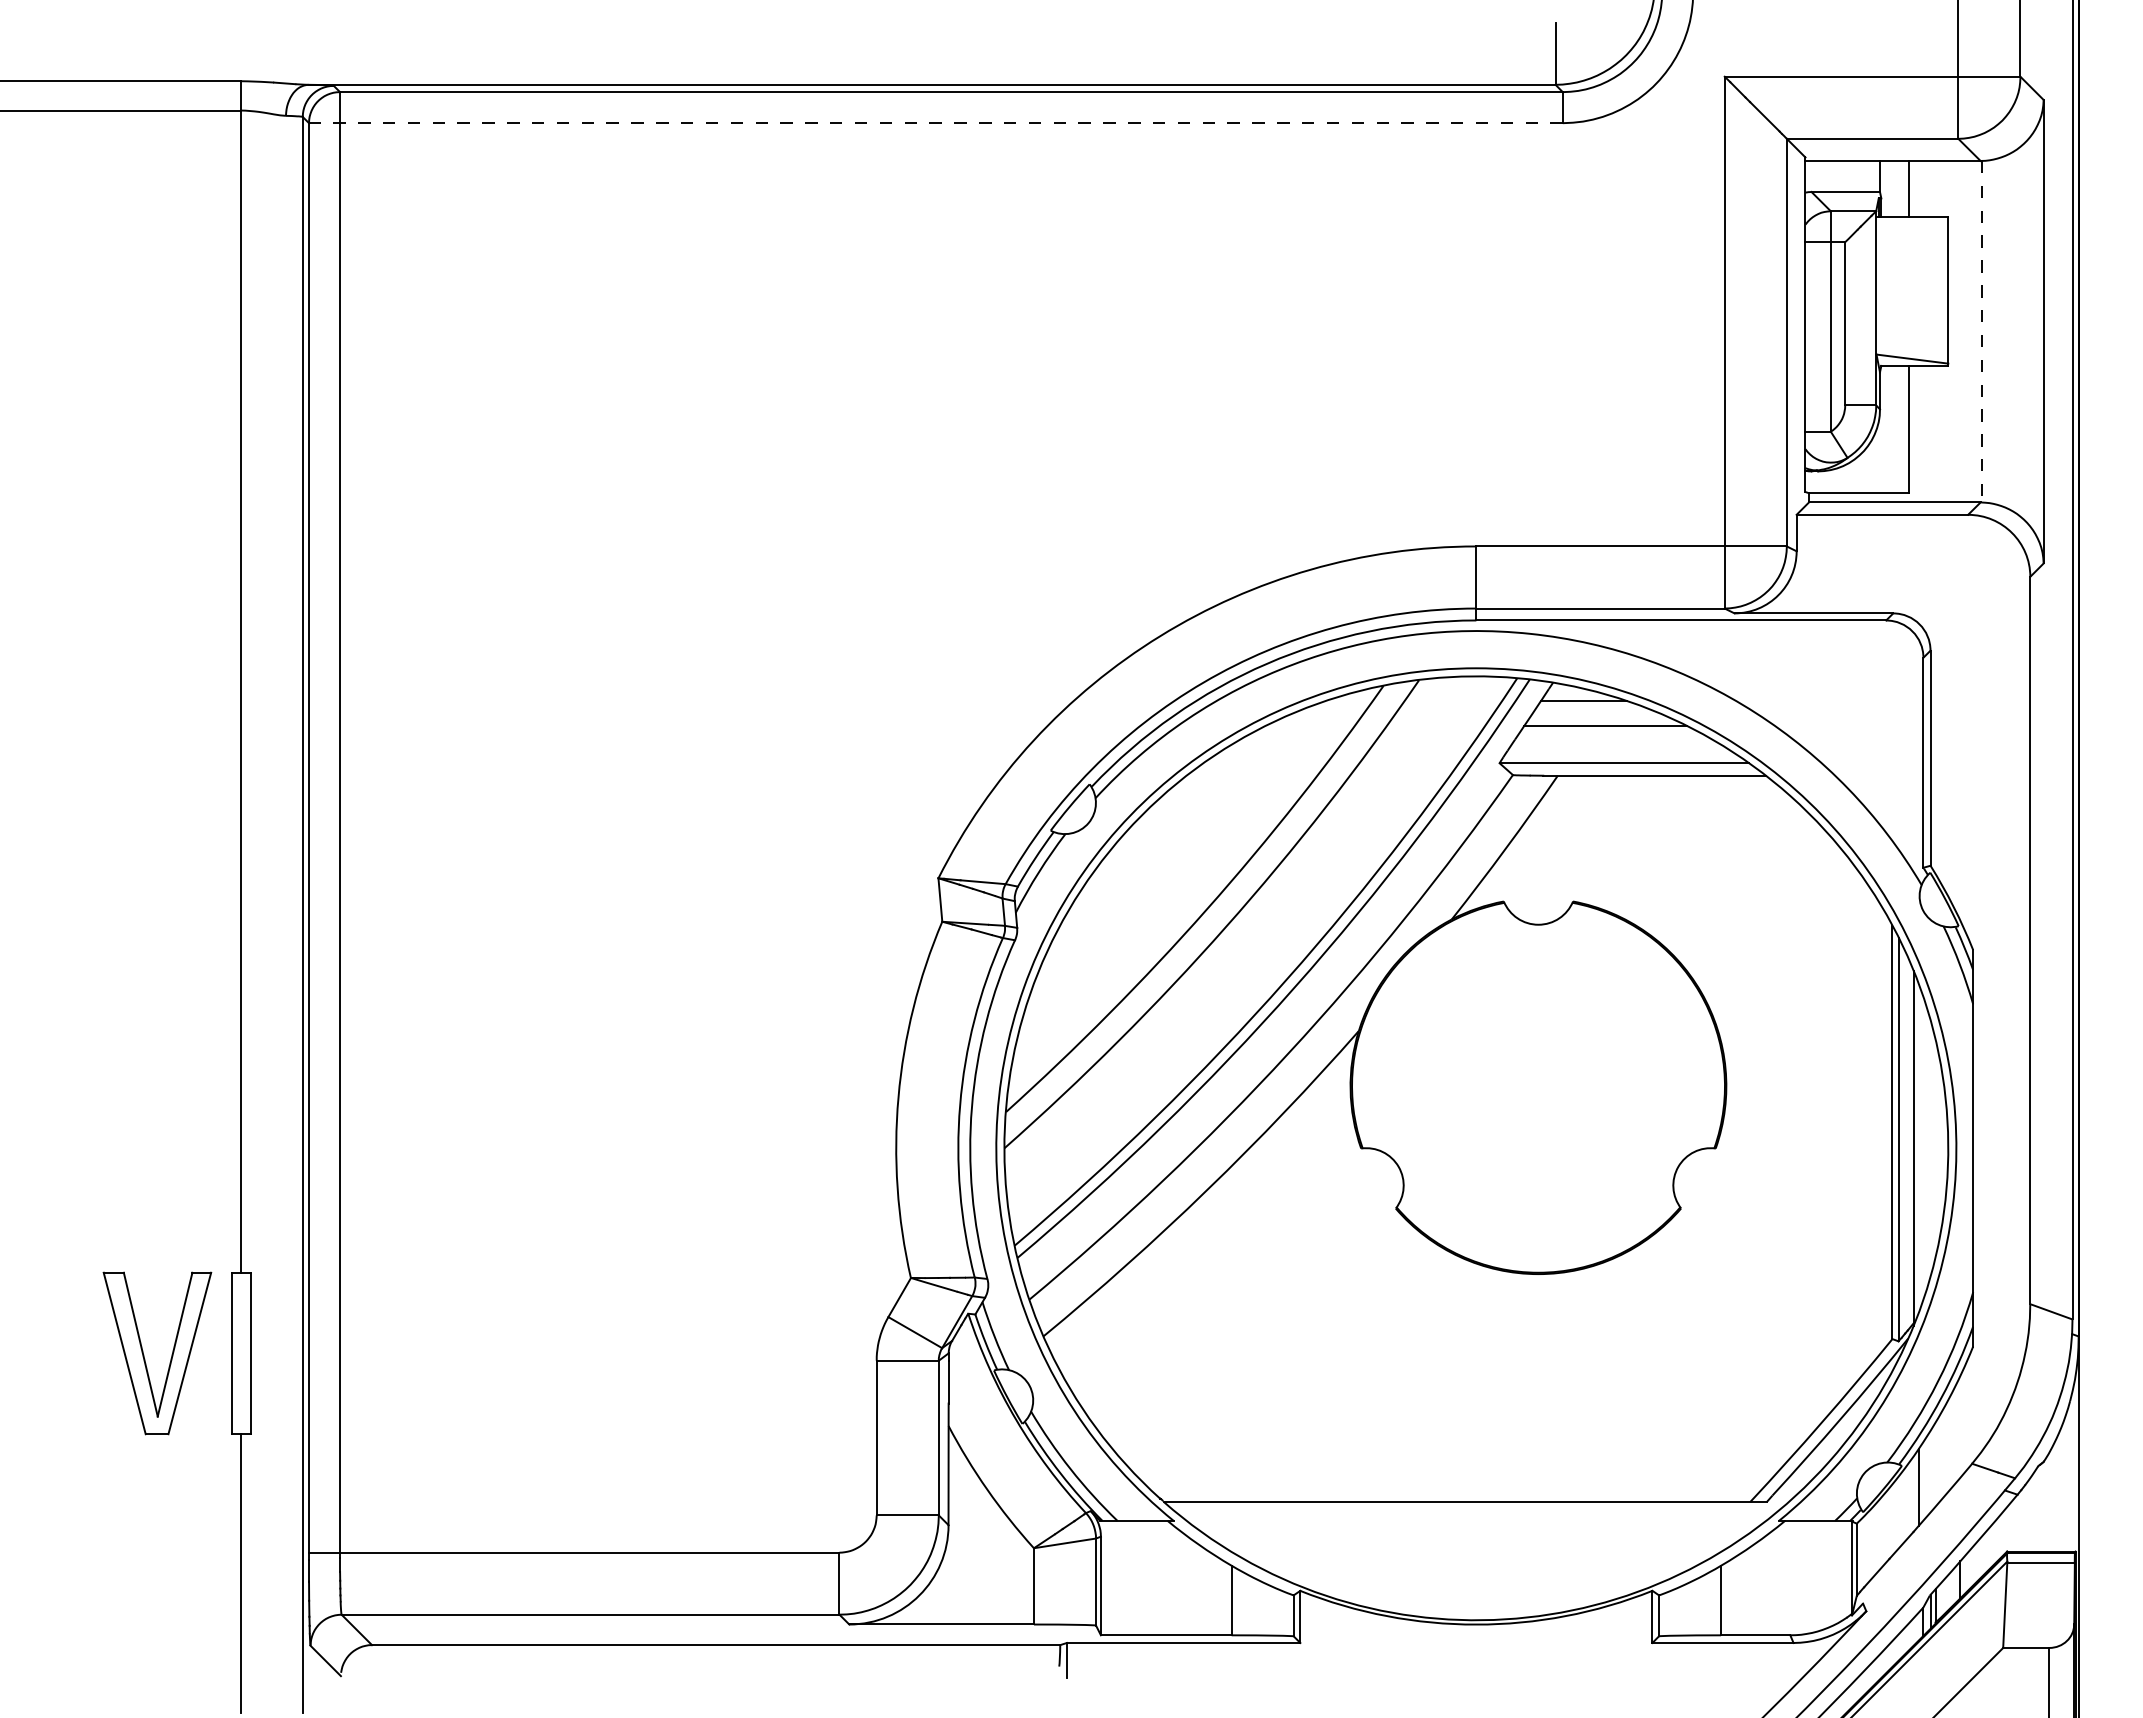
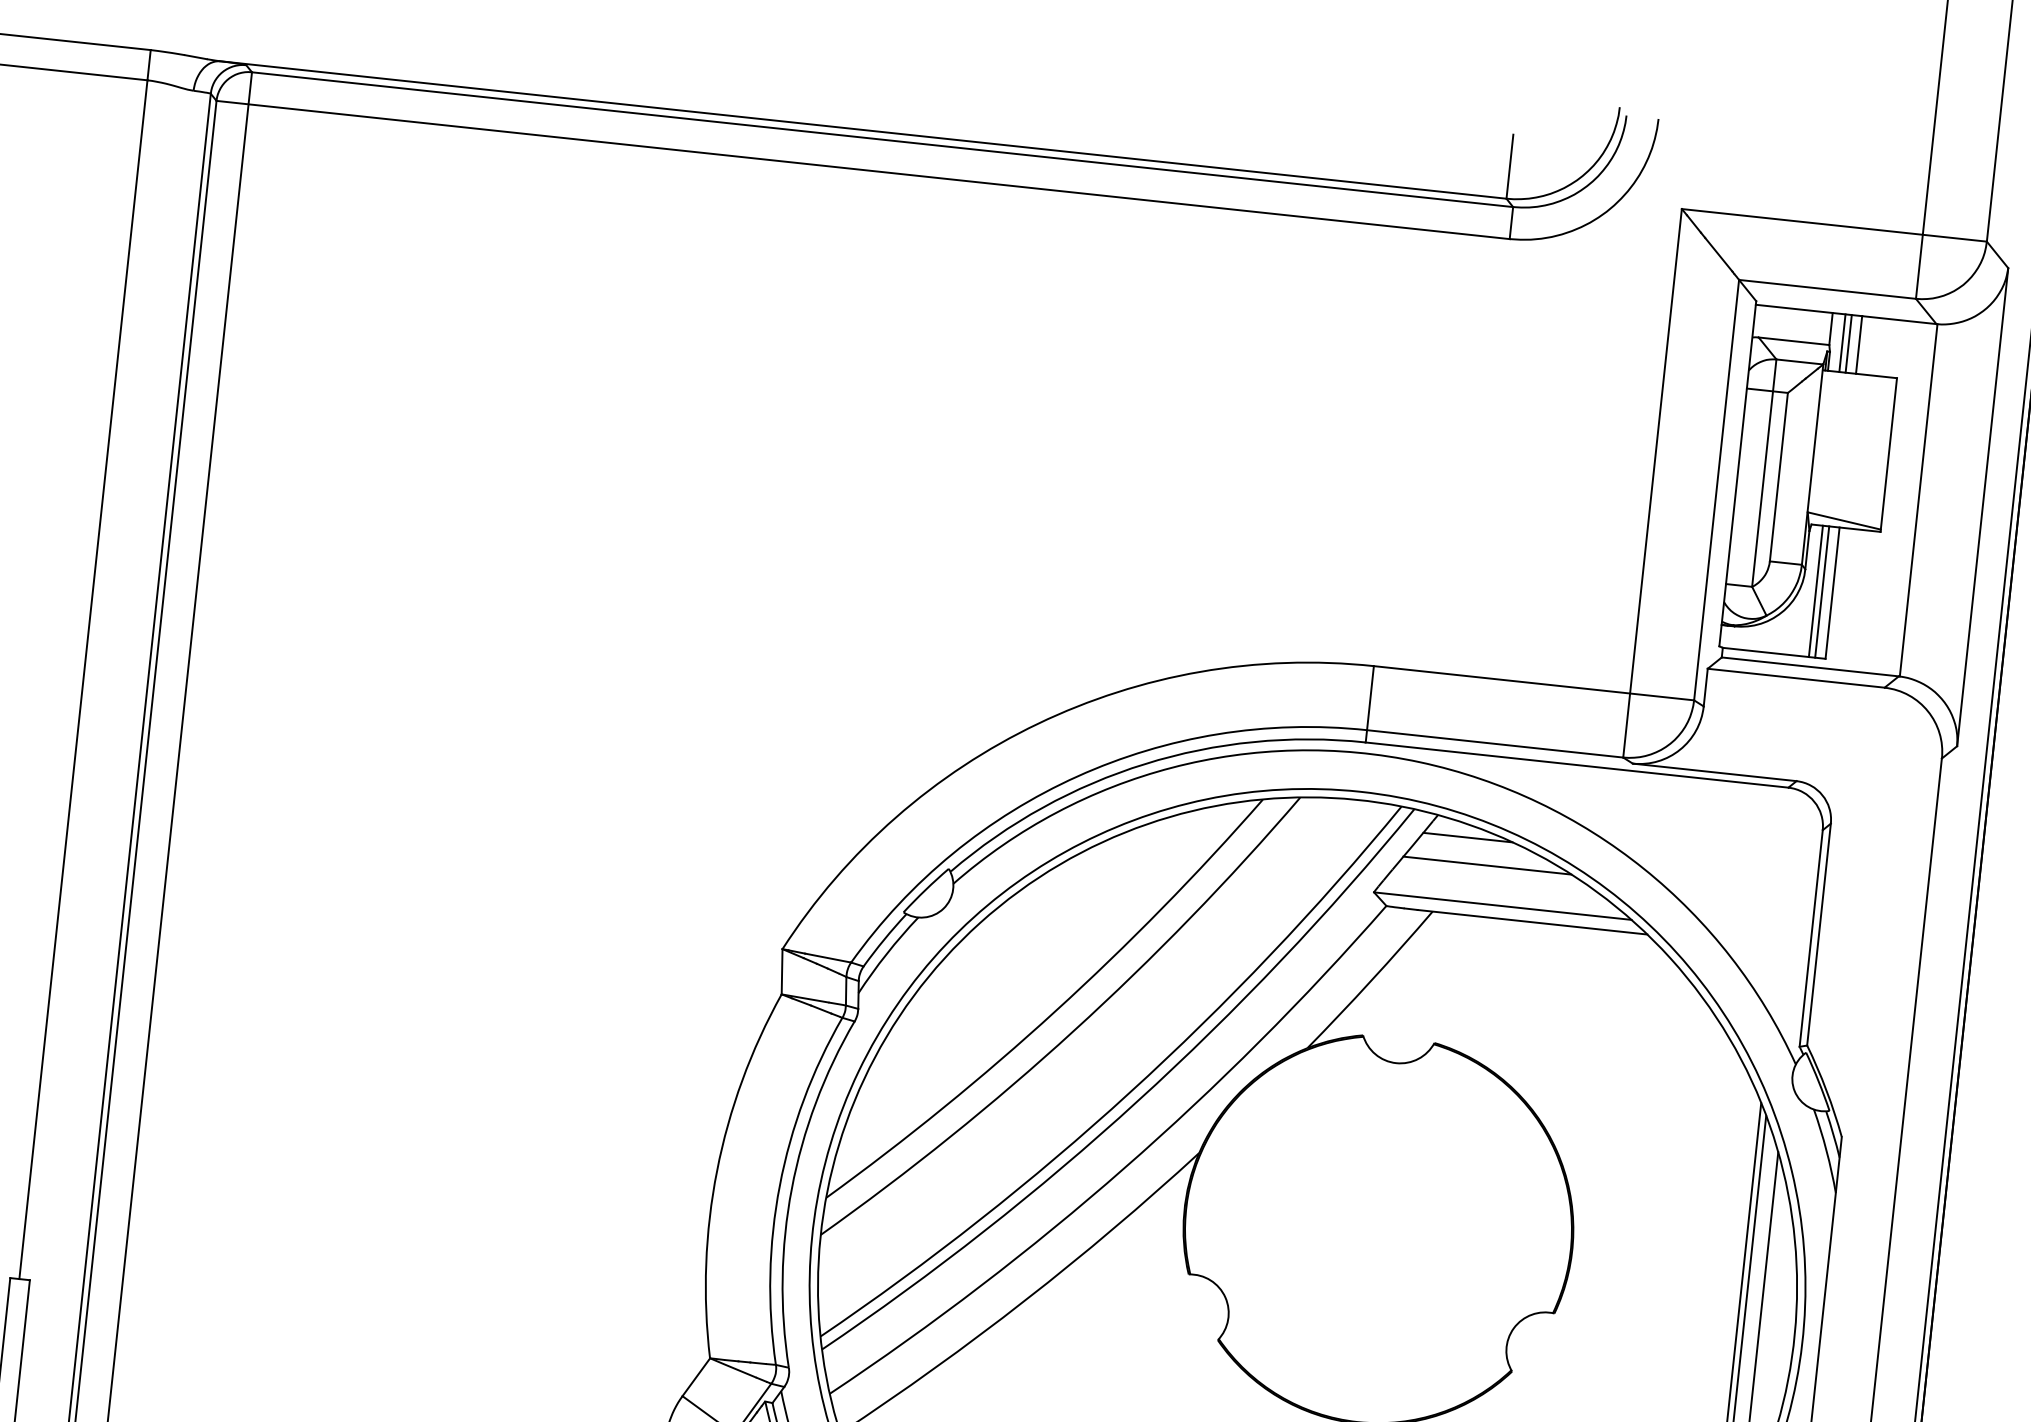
line: (935, 123) -> (862, 170), dashed -> solid
line: (1892, 188) -> (1842, 342), added
line: (1898, 188) -> (1848, 343), added
line: (1981, 331) -> (1918, 500), dashed -> solid
line: (1892, 429) -> (1816, 591), added
line: (1898, 429) -> (1822, 592), added

